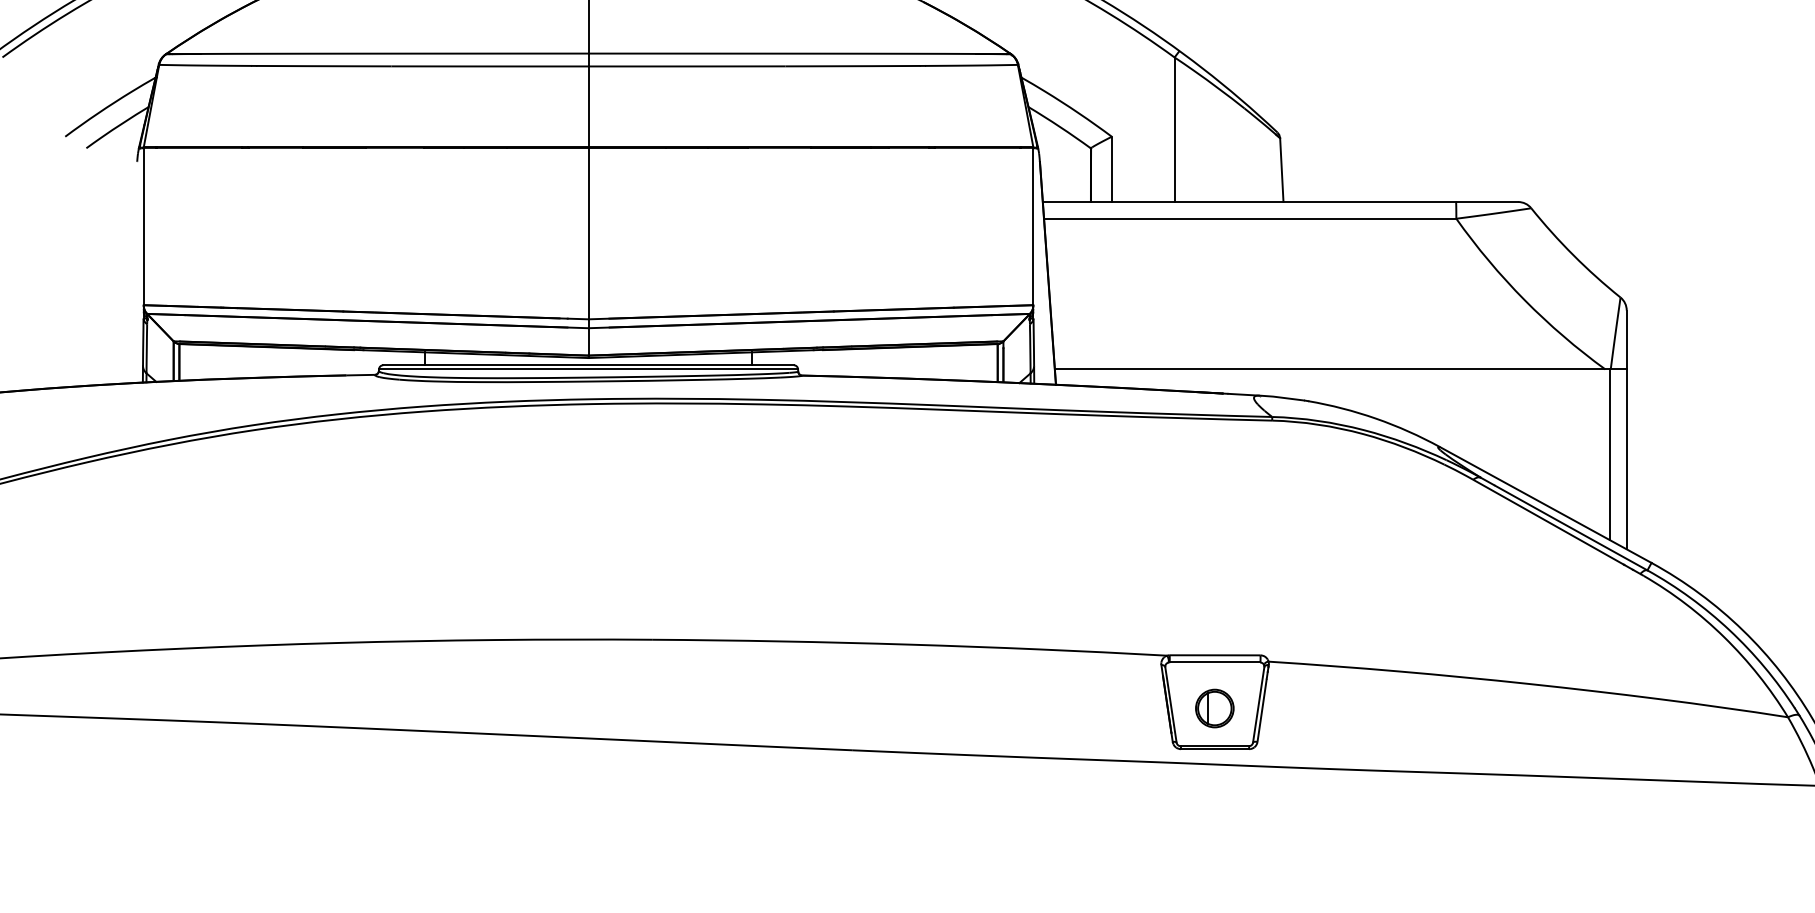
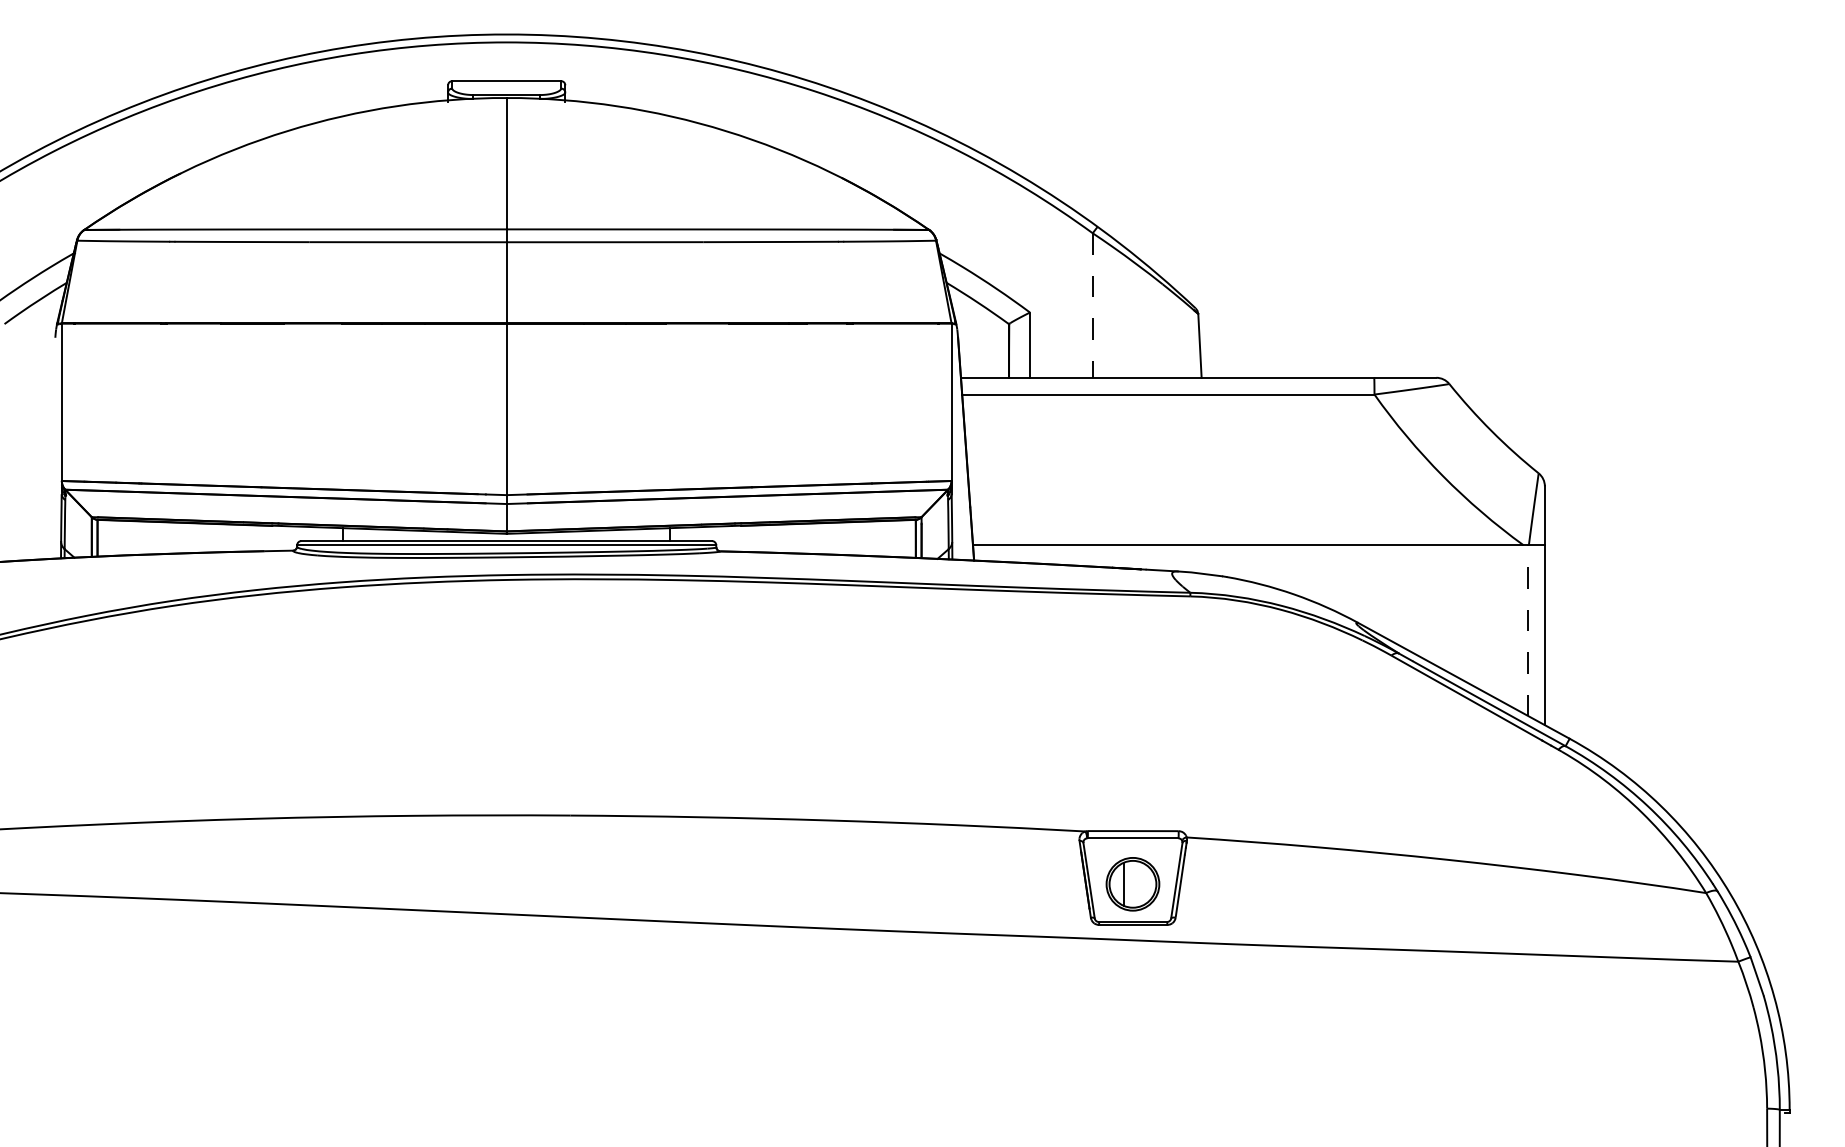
line: (1174, 130) -> (1092, 306), solid -> dashed
line: (1610, 454) -> (1528, 630), solid -> dashed
part: (1214, 708) -> (1132, 884), size x1.4

